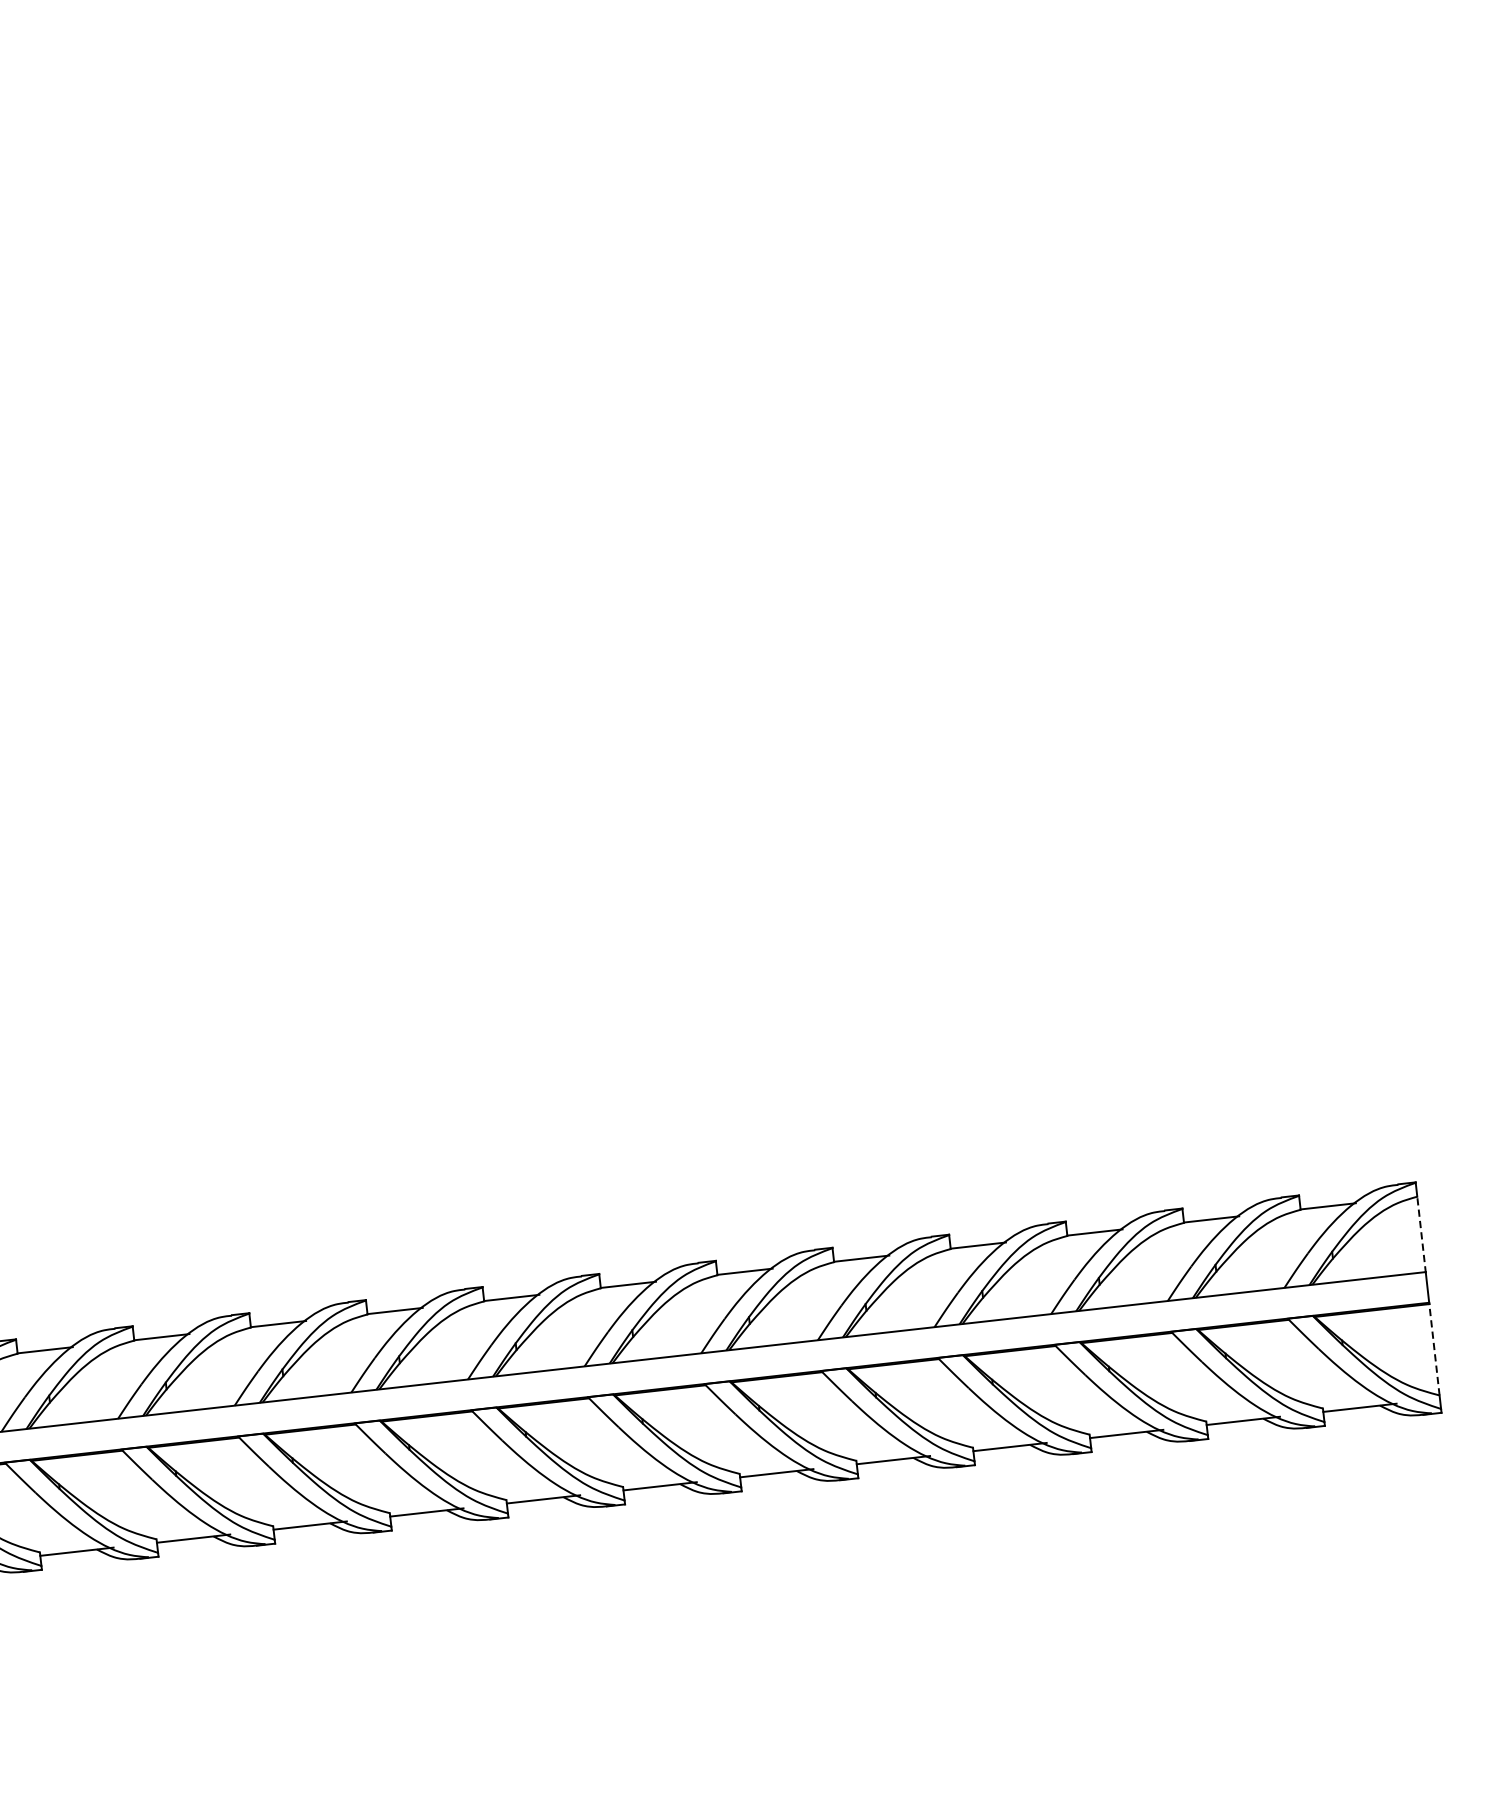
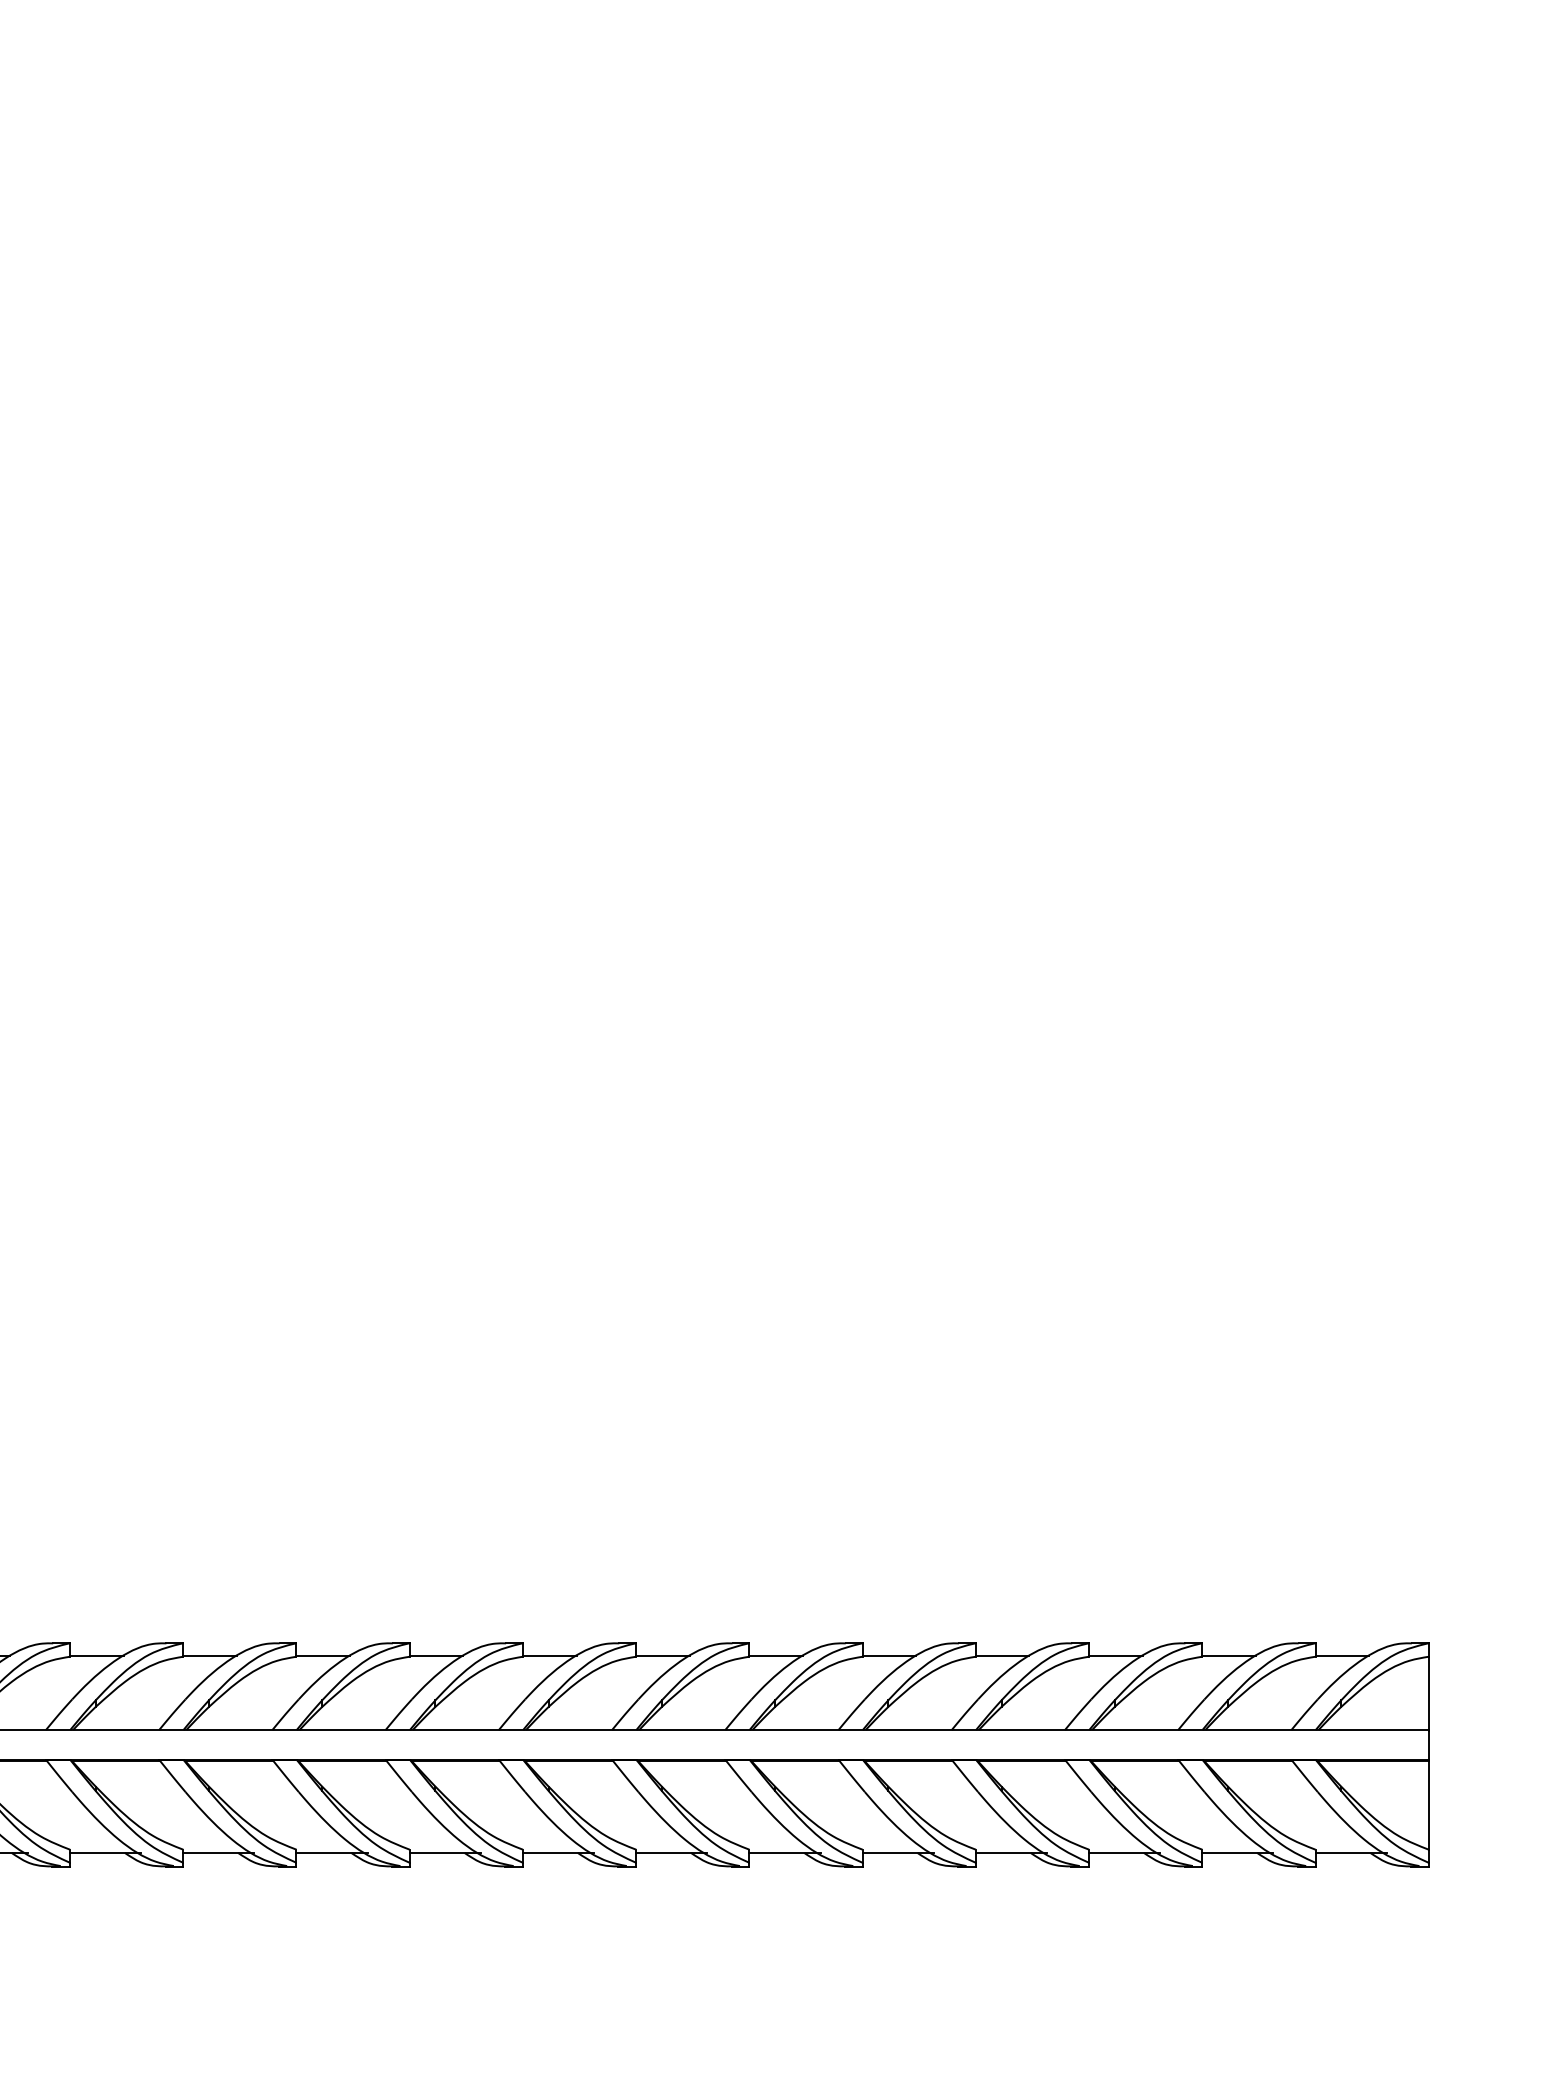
line: (1421, 1234) -> (1428, 1693), dashed -> solid
line: (1434, 1348) -> (1428, 1804), dashed -> solid

